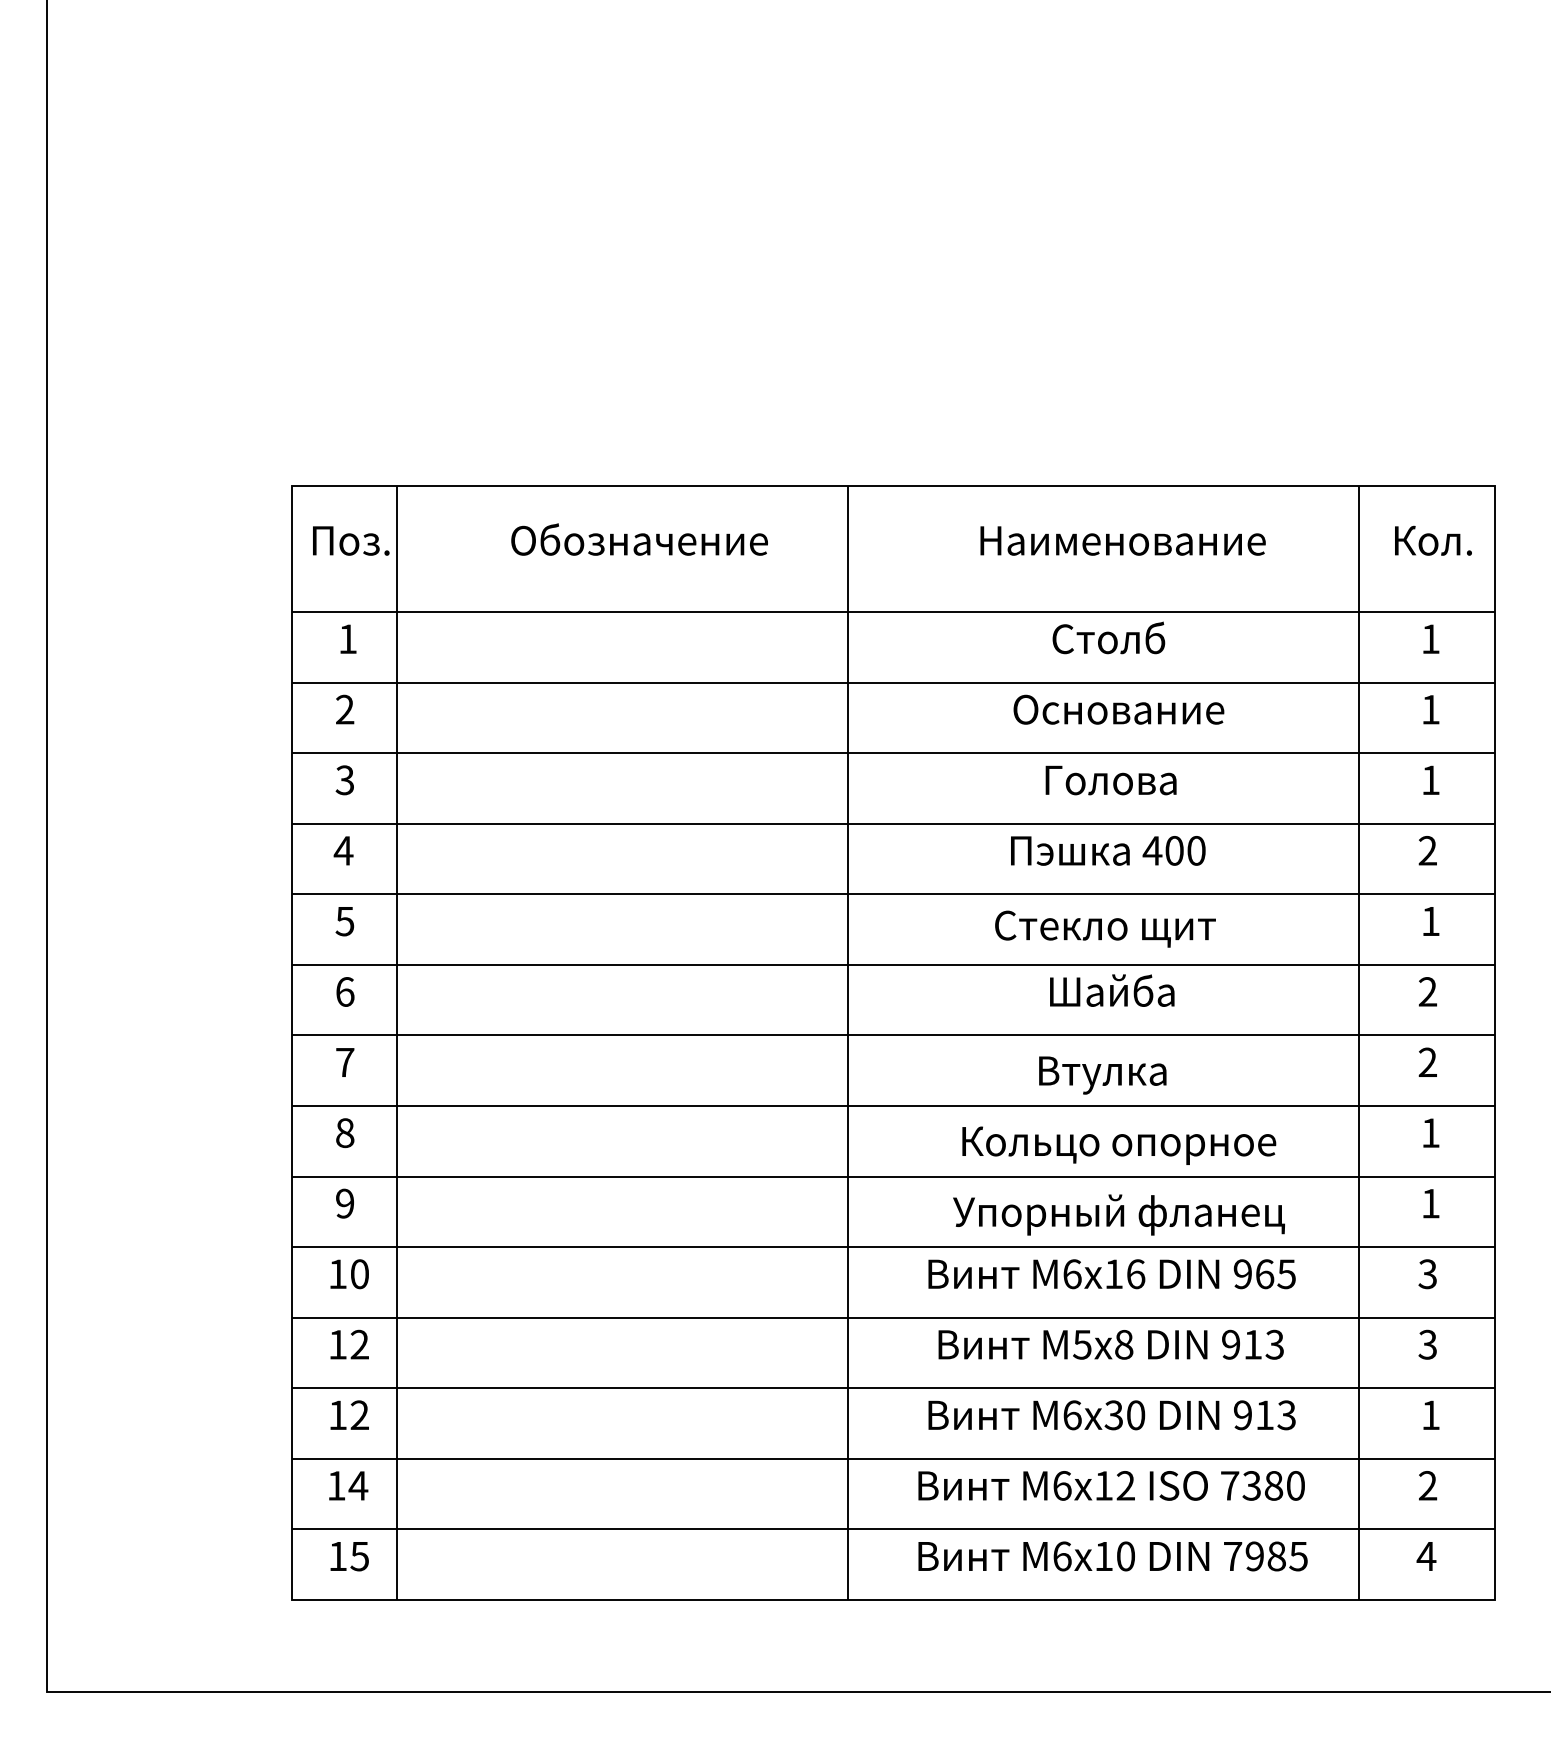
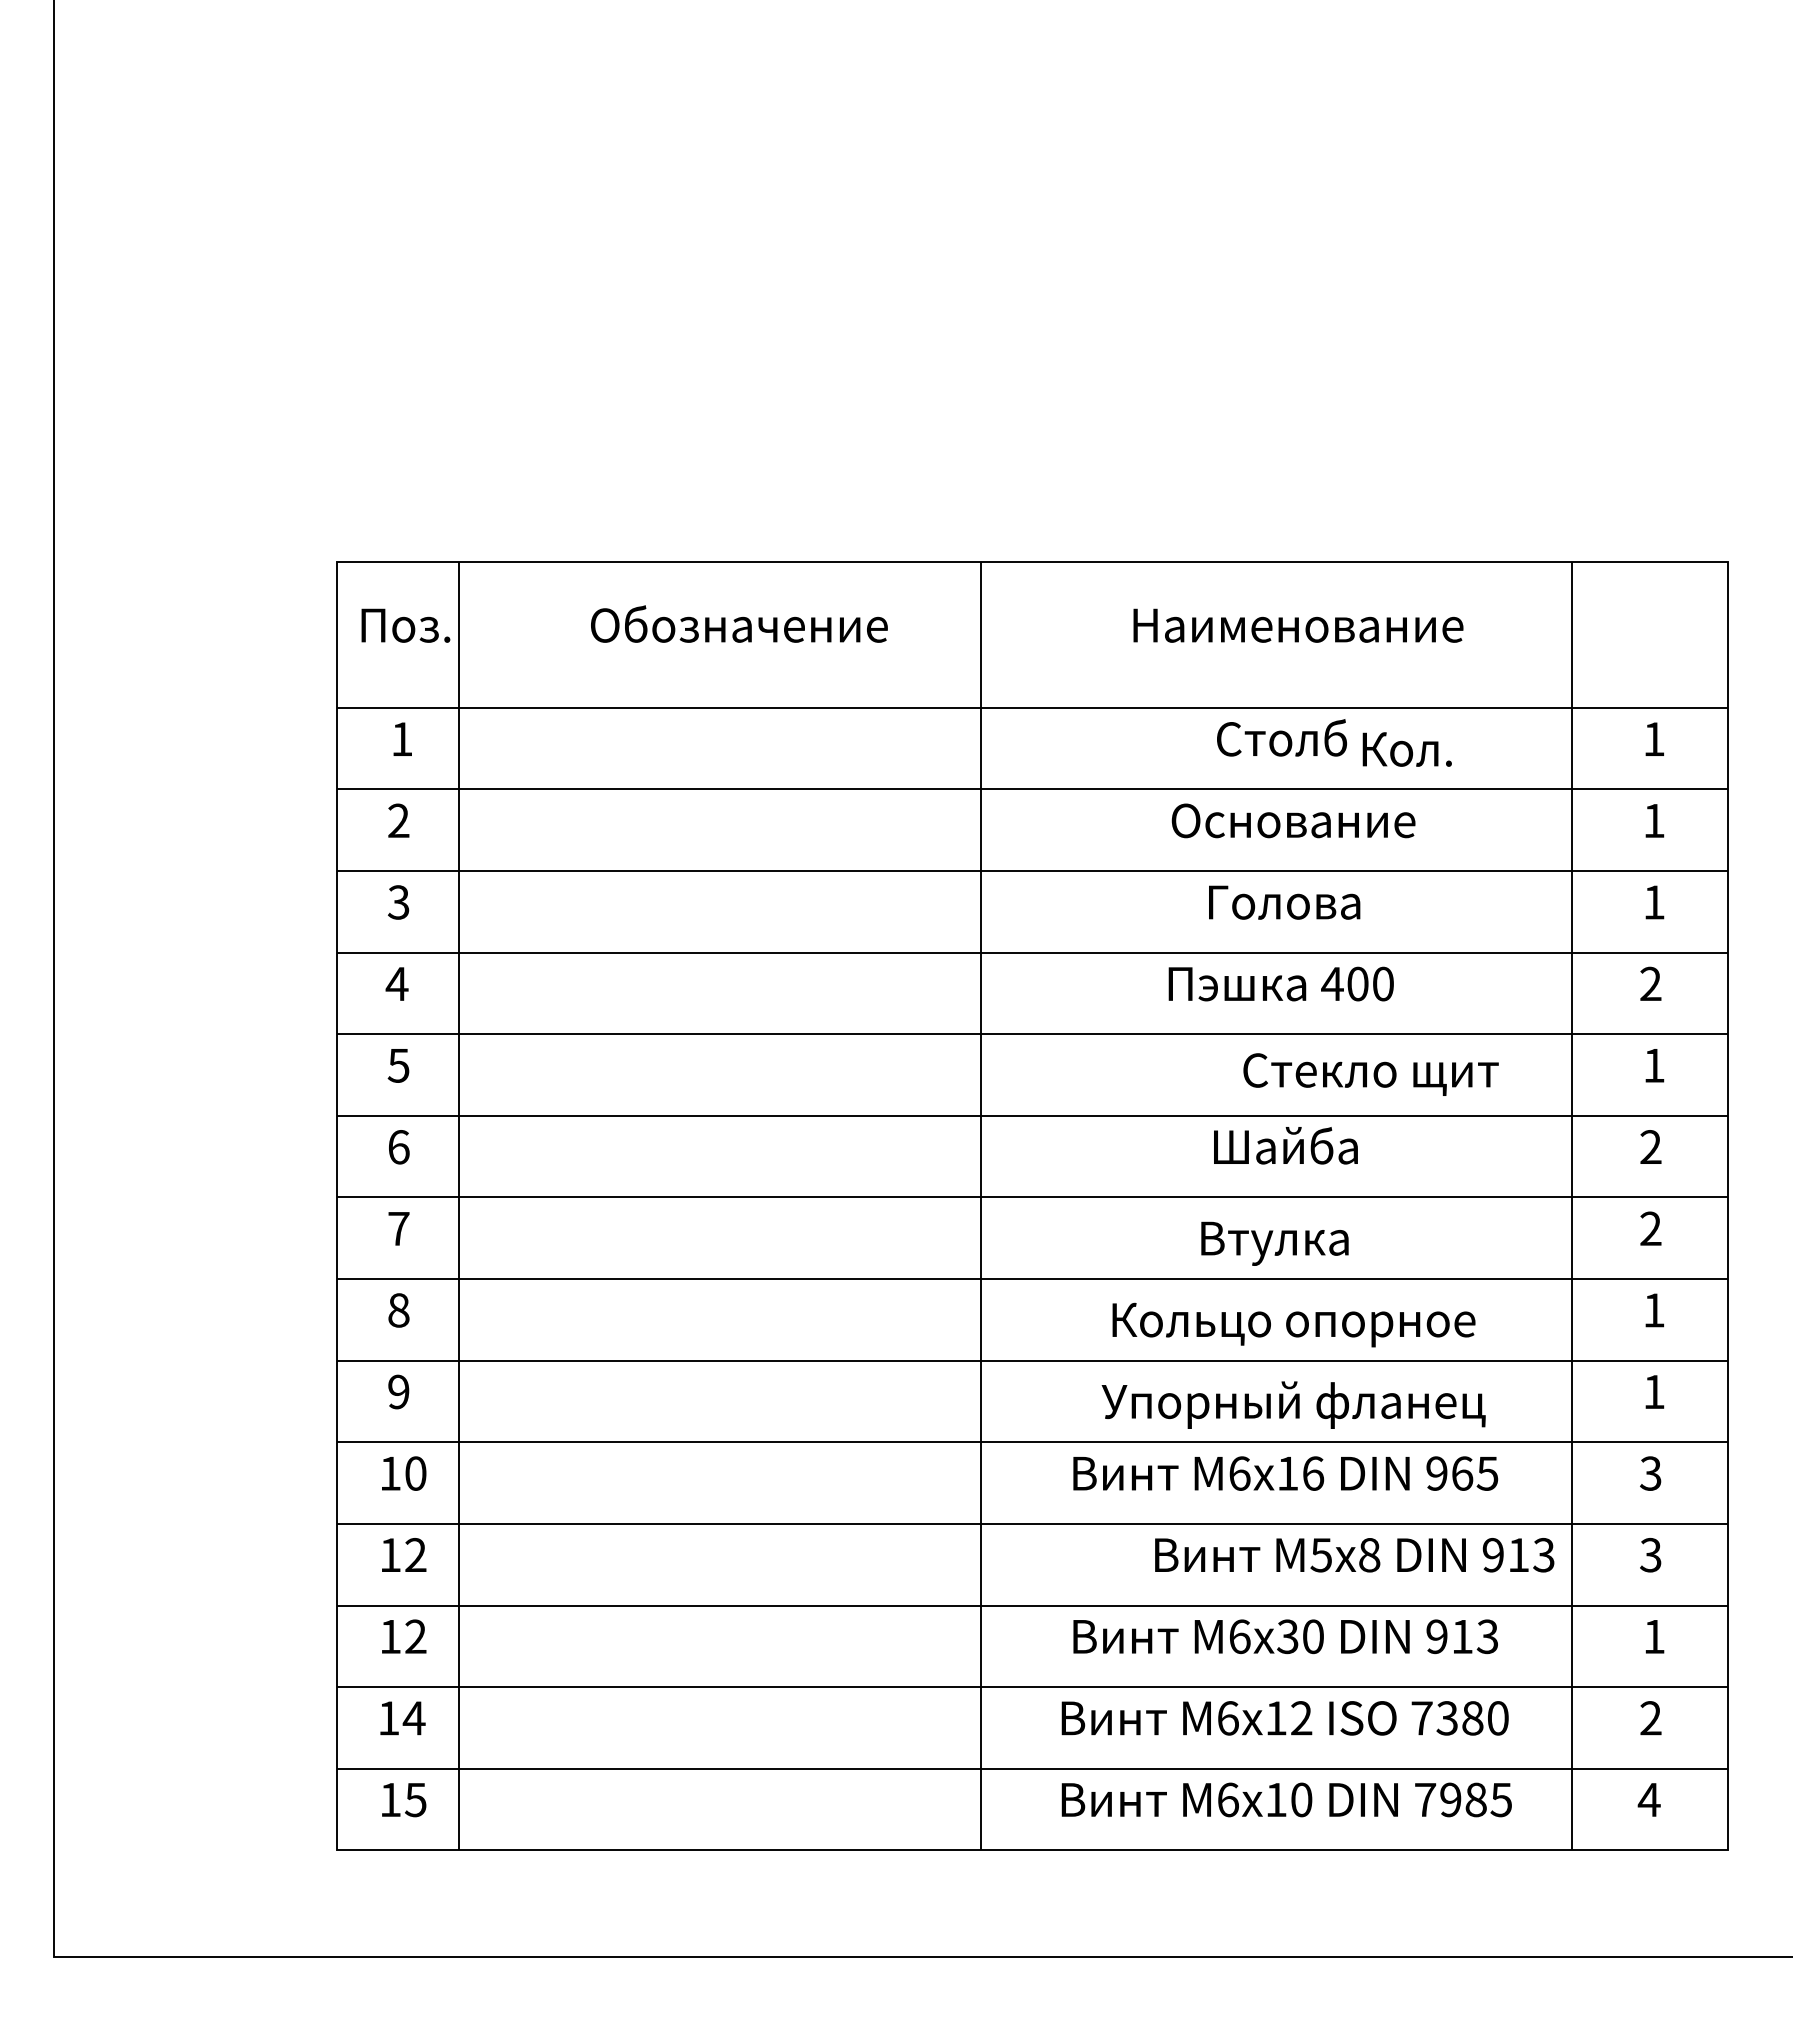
text: (1432, 540) -> (1406, 749), moved
text: (1104, 929) -> (1370, 1074), moved
text: (1111, 1345) -> (1354, 1555), moved

